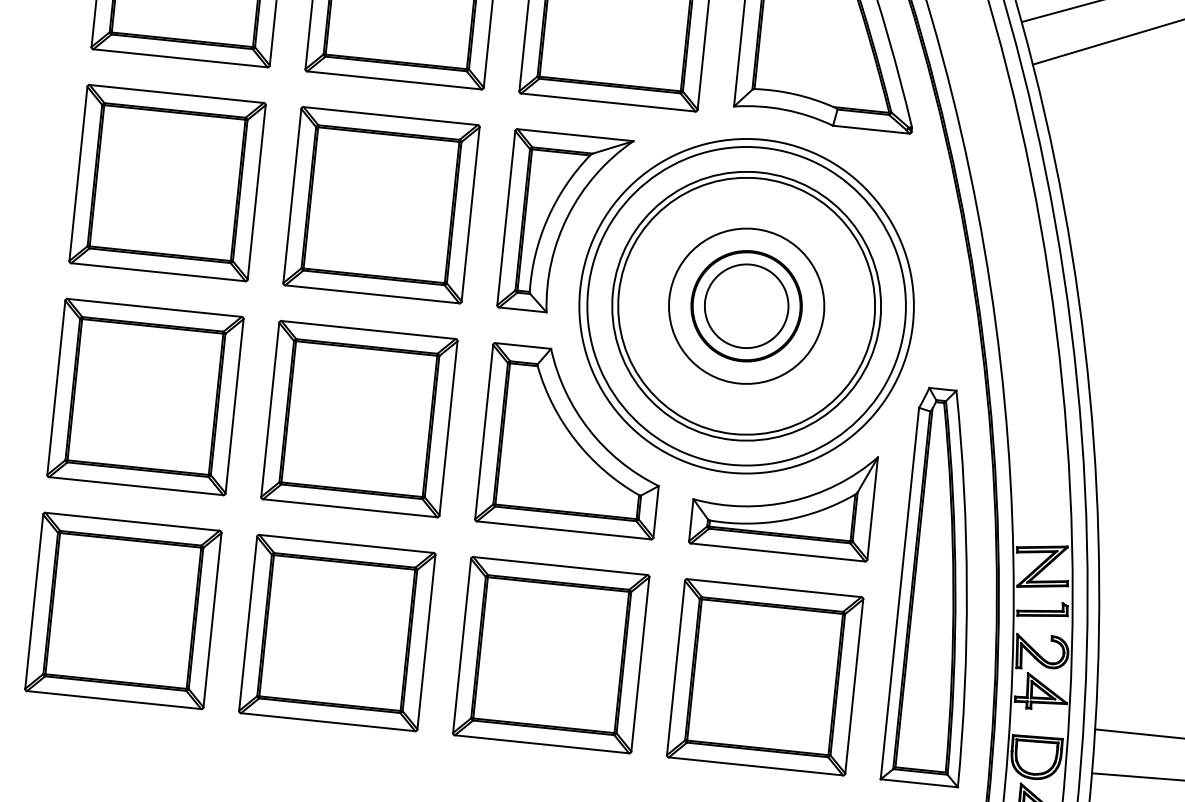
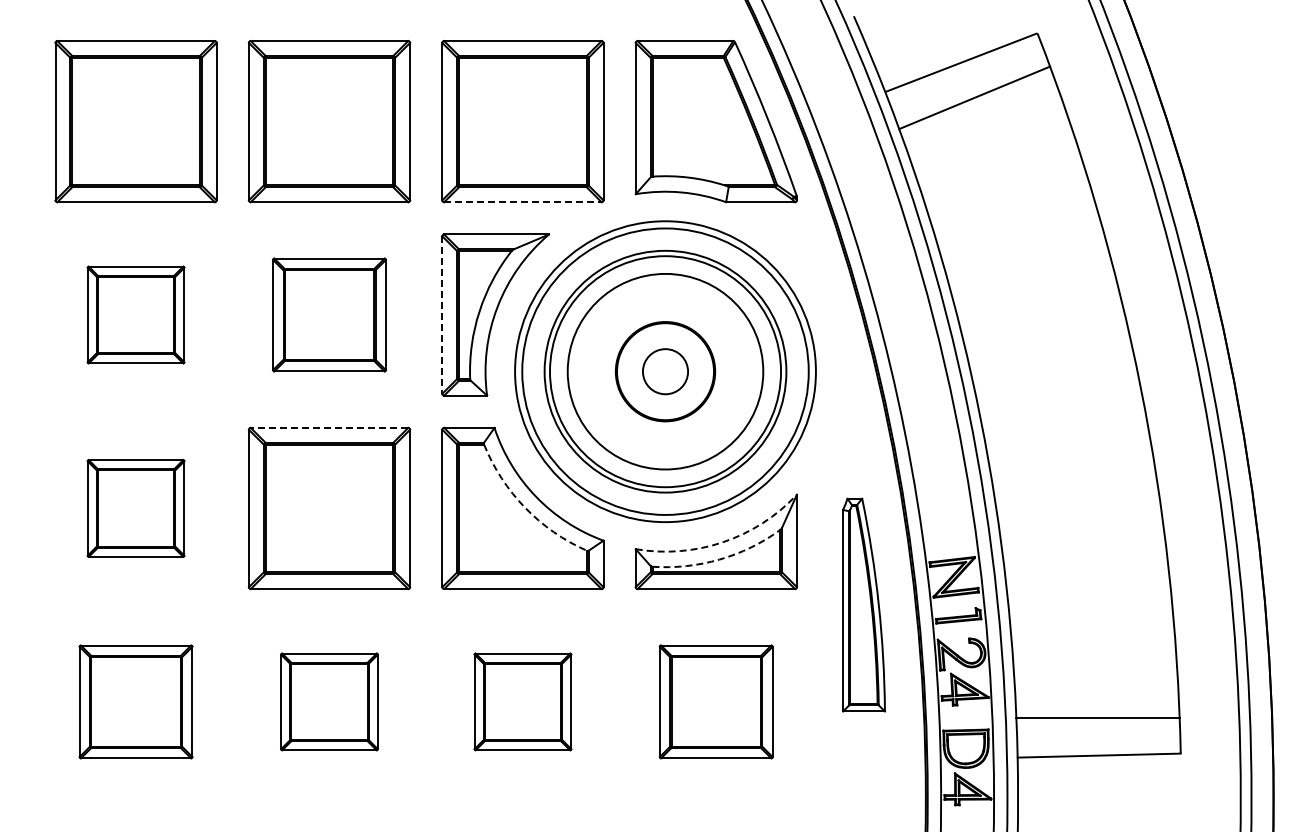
line: (607, 102) -> (522, 202), solid -> dashed
part: (166, 182) -> (135, 314), size x0.6
part: (381, 204) -> (329, 314), size x0.7
line: (506, 218) -> (442, 315), solid -> dashed
circle: (746, 306) -> (665, 371), size x0.6
circle: (746, 306) -> (665, 371), size x1.4
line: (368, 329) -> (329, 427), solid -> dashed
part: (144, 396) -> (135, 508), size x0.6
arc: (576, 440) -> (525, 507), solid -> dashed
arc: (791, 501) -> (723, 542), solid -> dashed
arc: (784, 520) -> (719, 559), solid -> dashed
part: (939, 586) -> (863, 604), size x0.6
part: (122, 610) -> (135, 701), size x0.7
part: (337, 632) -> (329, 701), size x0.6
part: (550, 654) -> (522, 701), size x0.6
part: (764, 676) -> (715, 701), size x0.7

